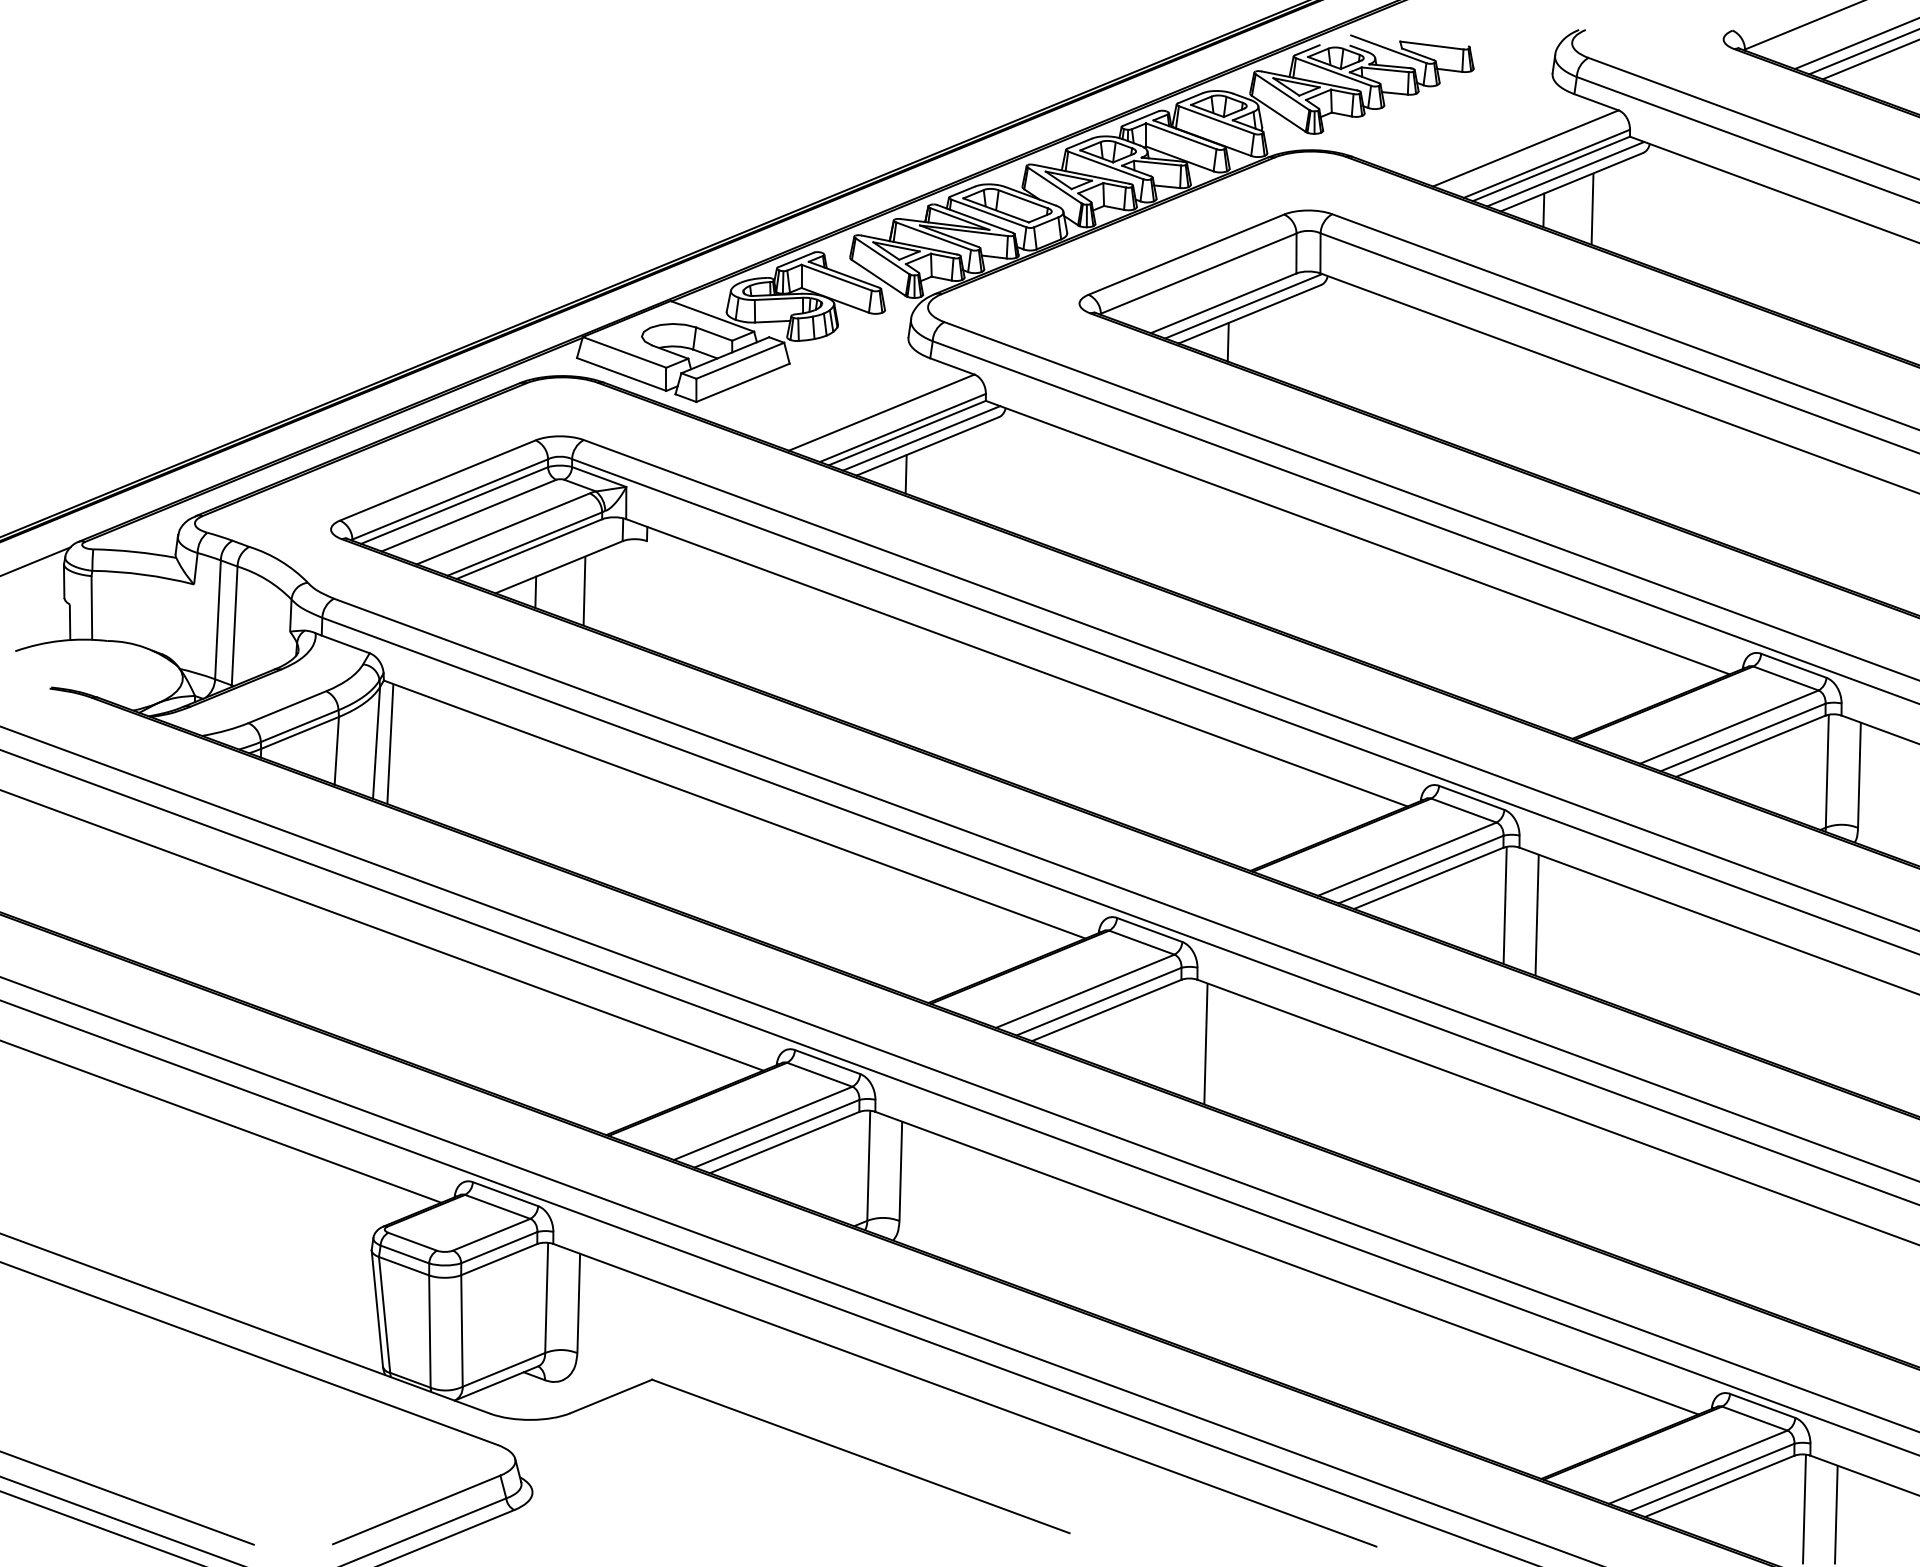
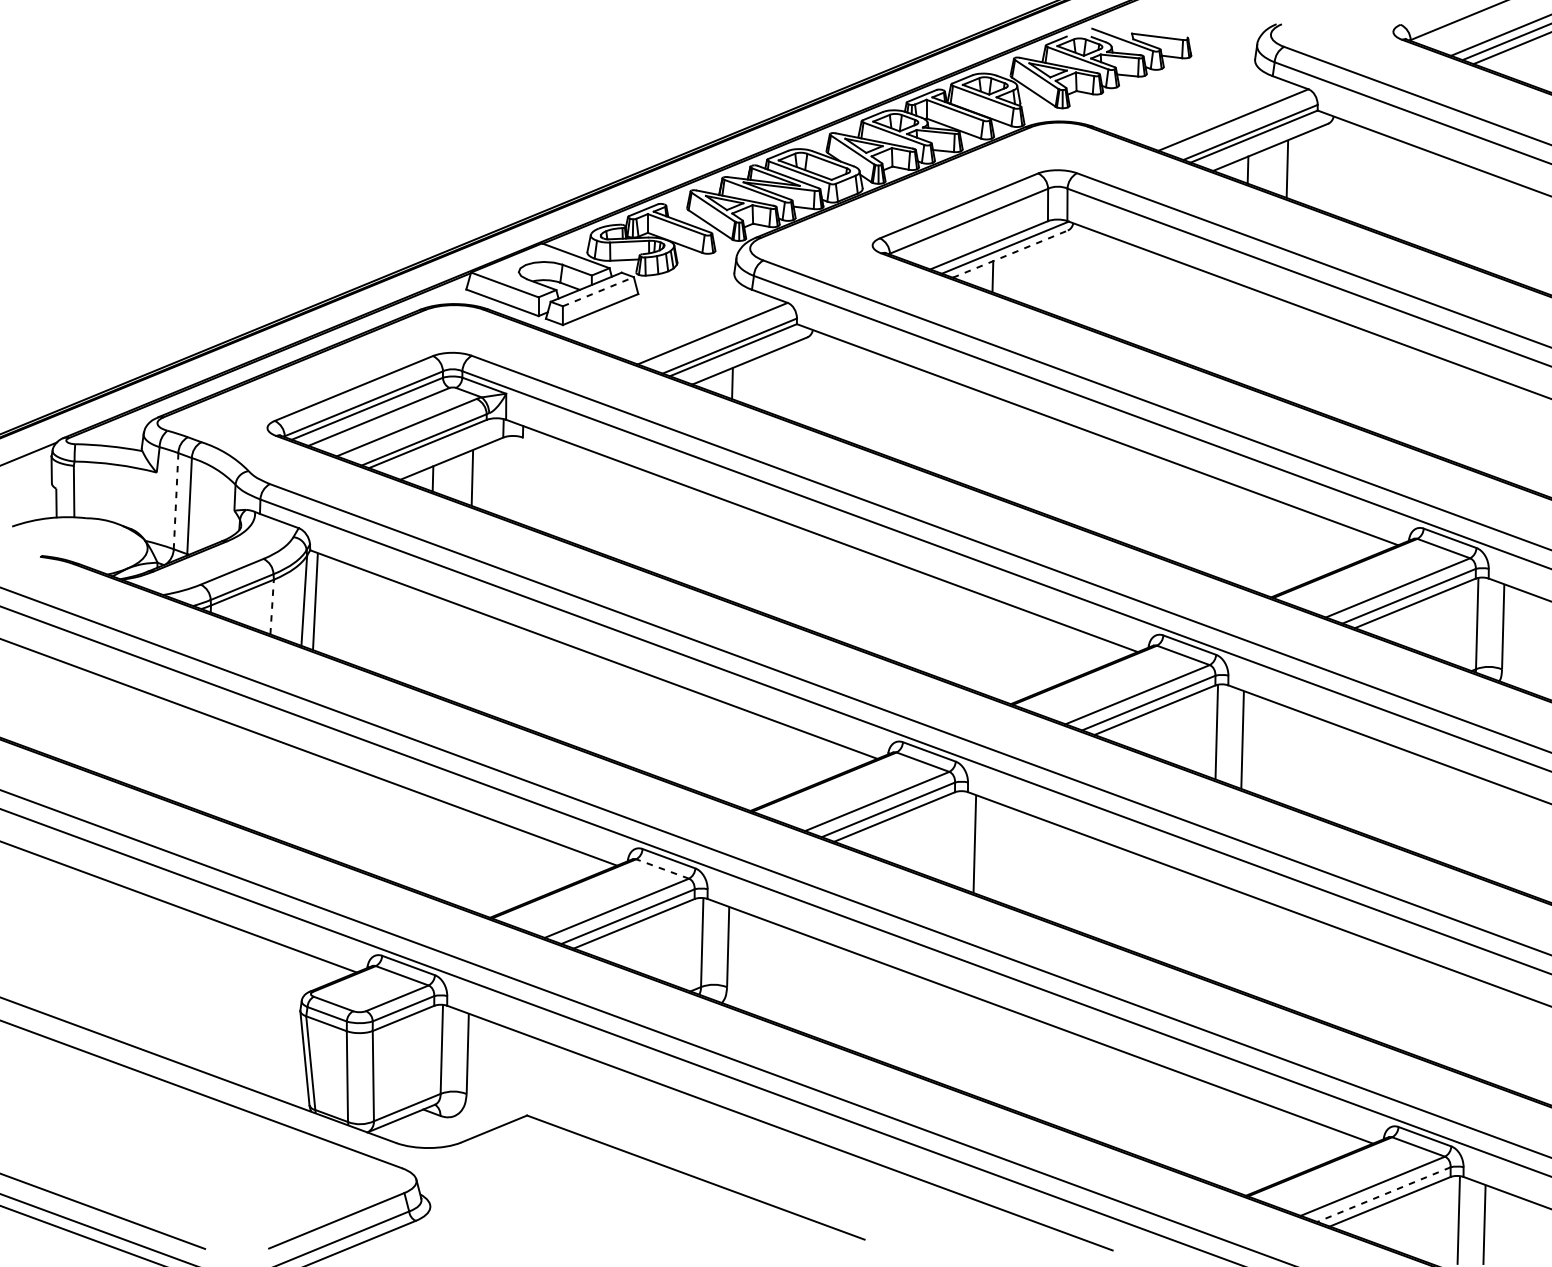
line: (1565, 173) -> (1265, 140), removed
line: (1249, 314) -> (1010, 254), solid -> dashed
line: (740, 360) -> (598, 291), solid -> dashed
line: (921, 438) -> (744, 354), removed
line: (217, 620) -> (175, 501), solid -> dashed
line: (336, 750) -> (271, 606), solid -> dashed
line: (819, 1074) -> (662, 868), solid -> dashed
line: (1711, 1477) -> (1383, 1194), solid -> dashed

